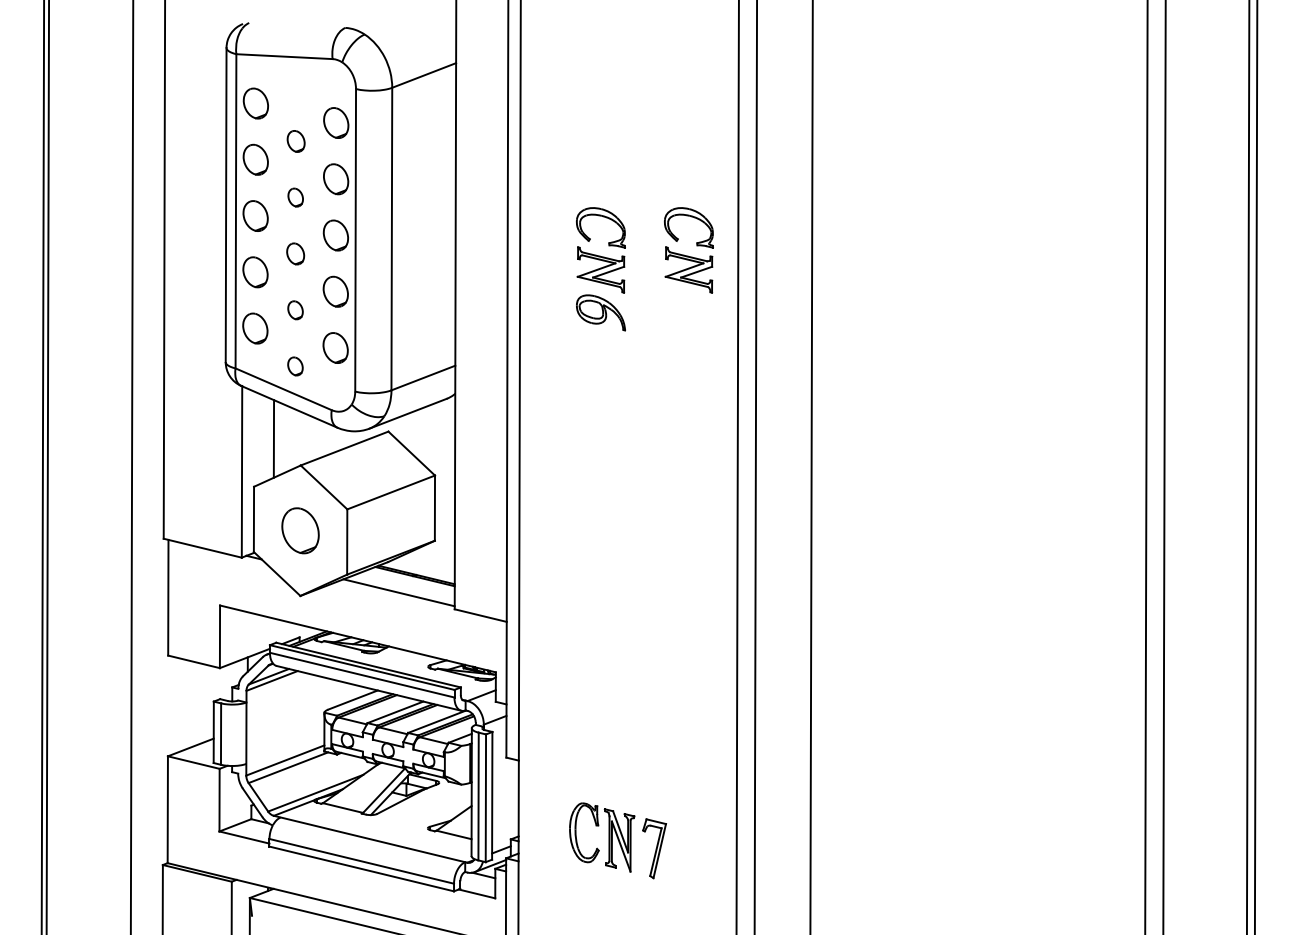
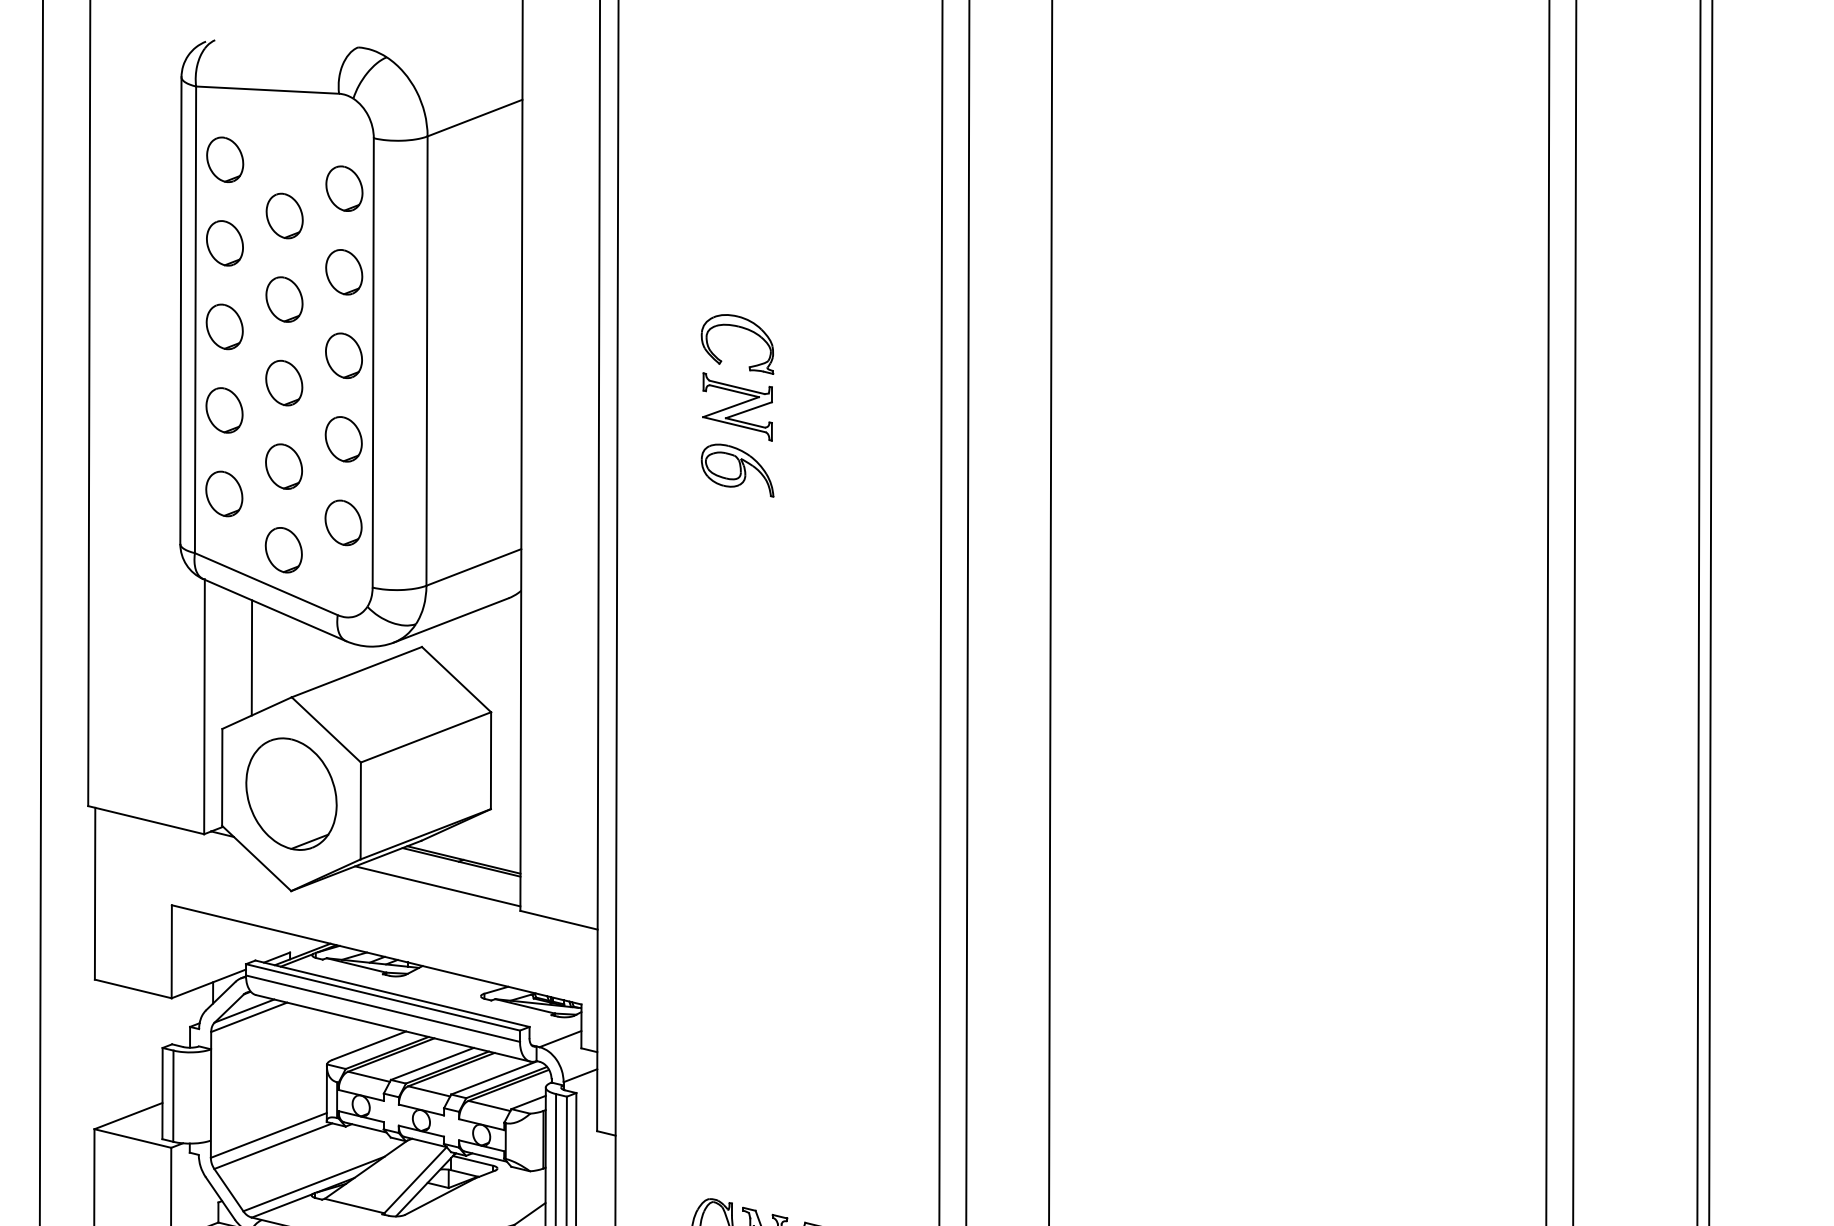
part: (296, 141) -> (285, 216), size x1.43
part: (295, 197) -> (283, 299), size x1.67
part: (688, 250) -> (867, 378), removed
part: (295, 253) -> (283, 382), size x1.43
part: (295, 310) -> (283, 467), size x1.67
part: (295, 366) -> (283, 550), size x1.67
part: (300, 530) -> (291, 793), size x1.67

